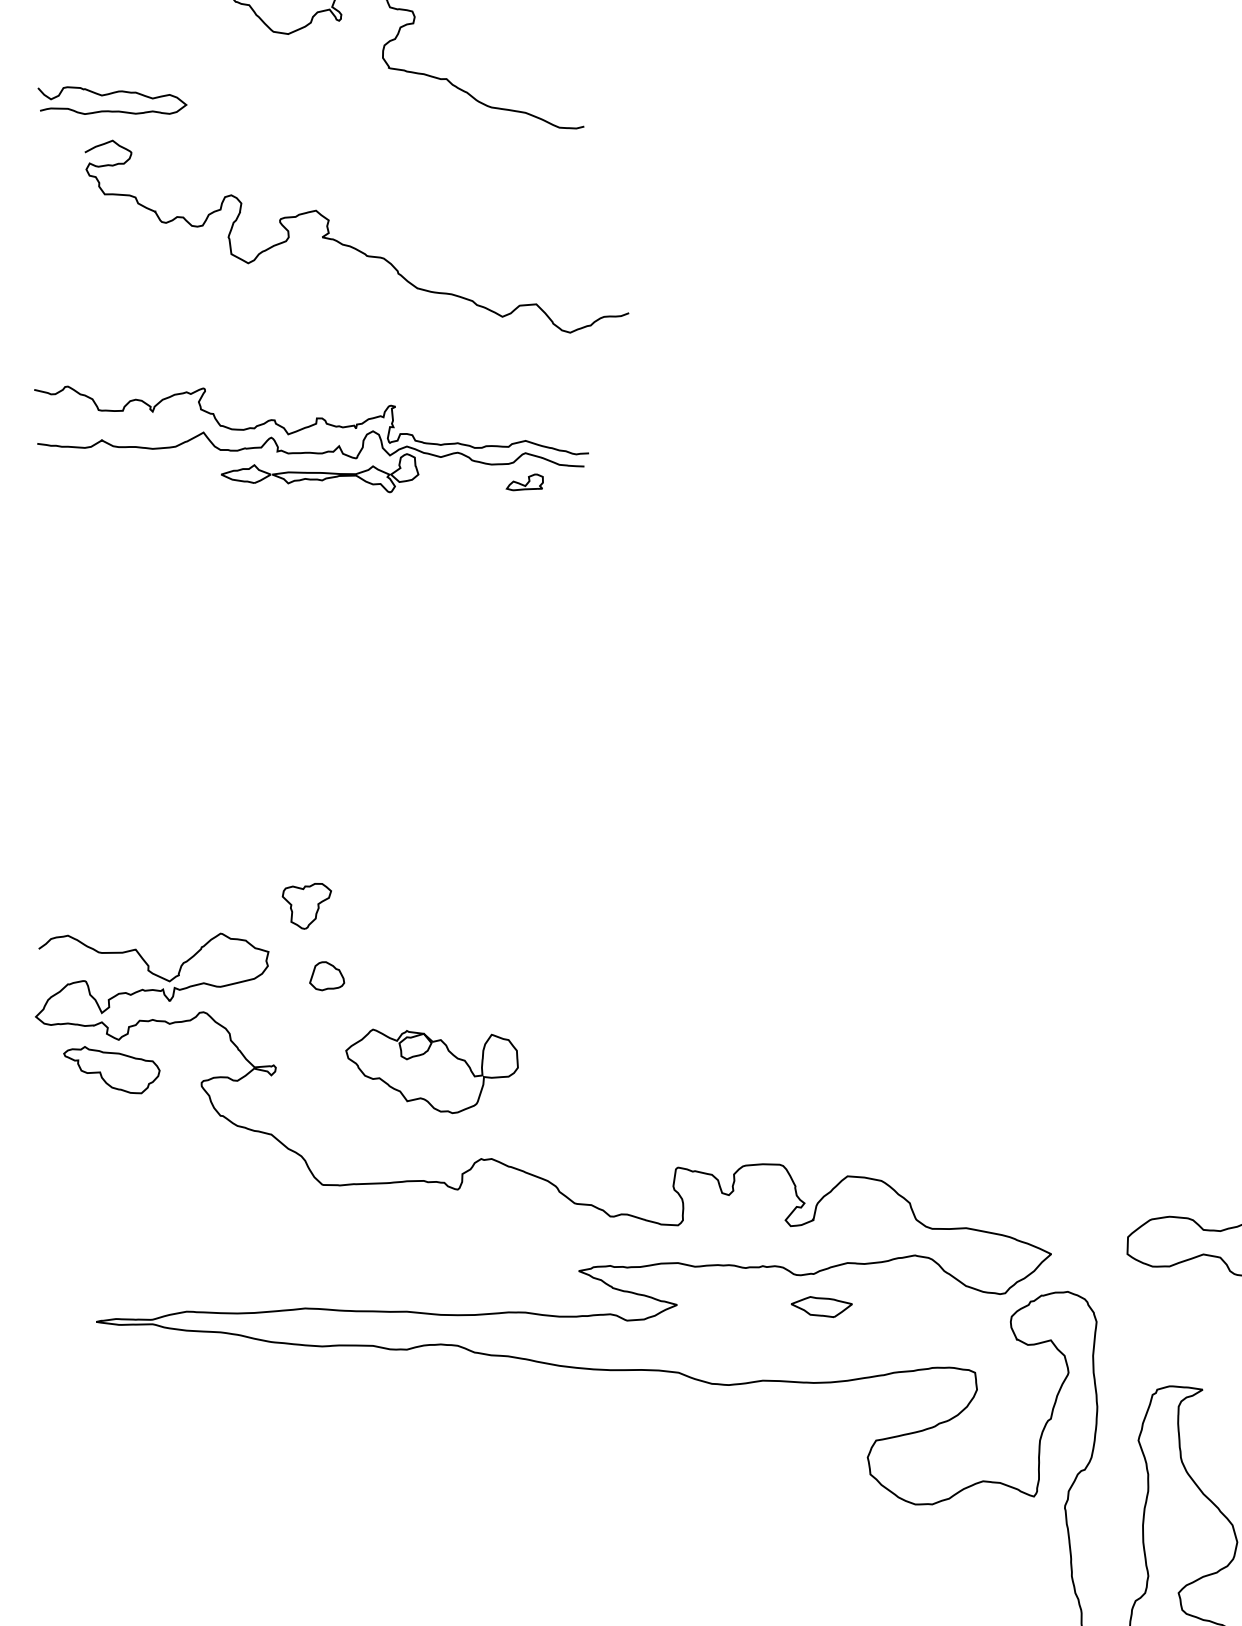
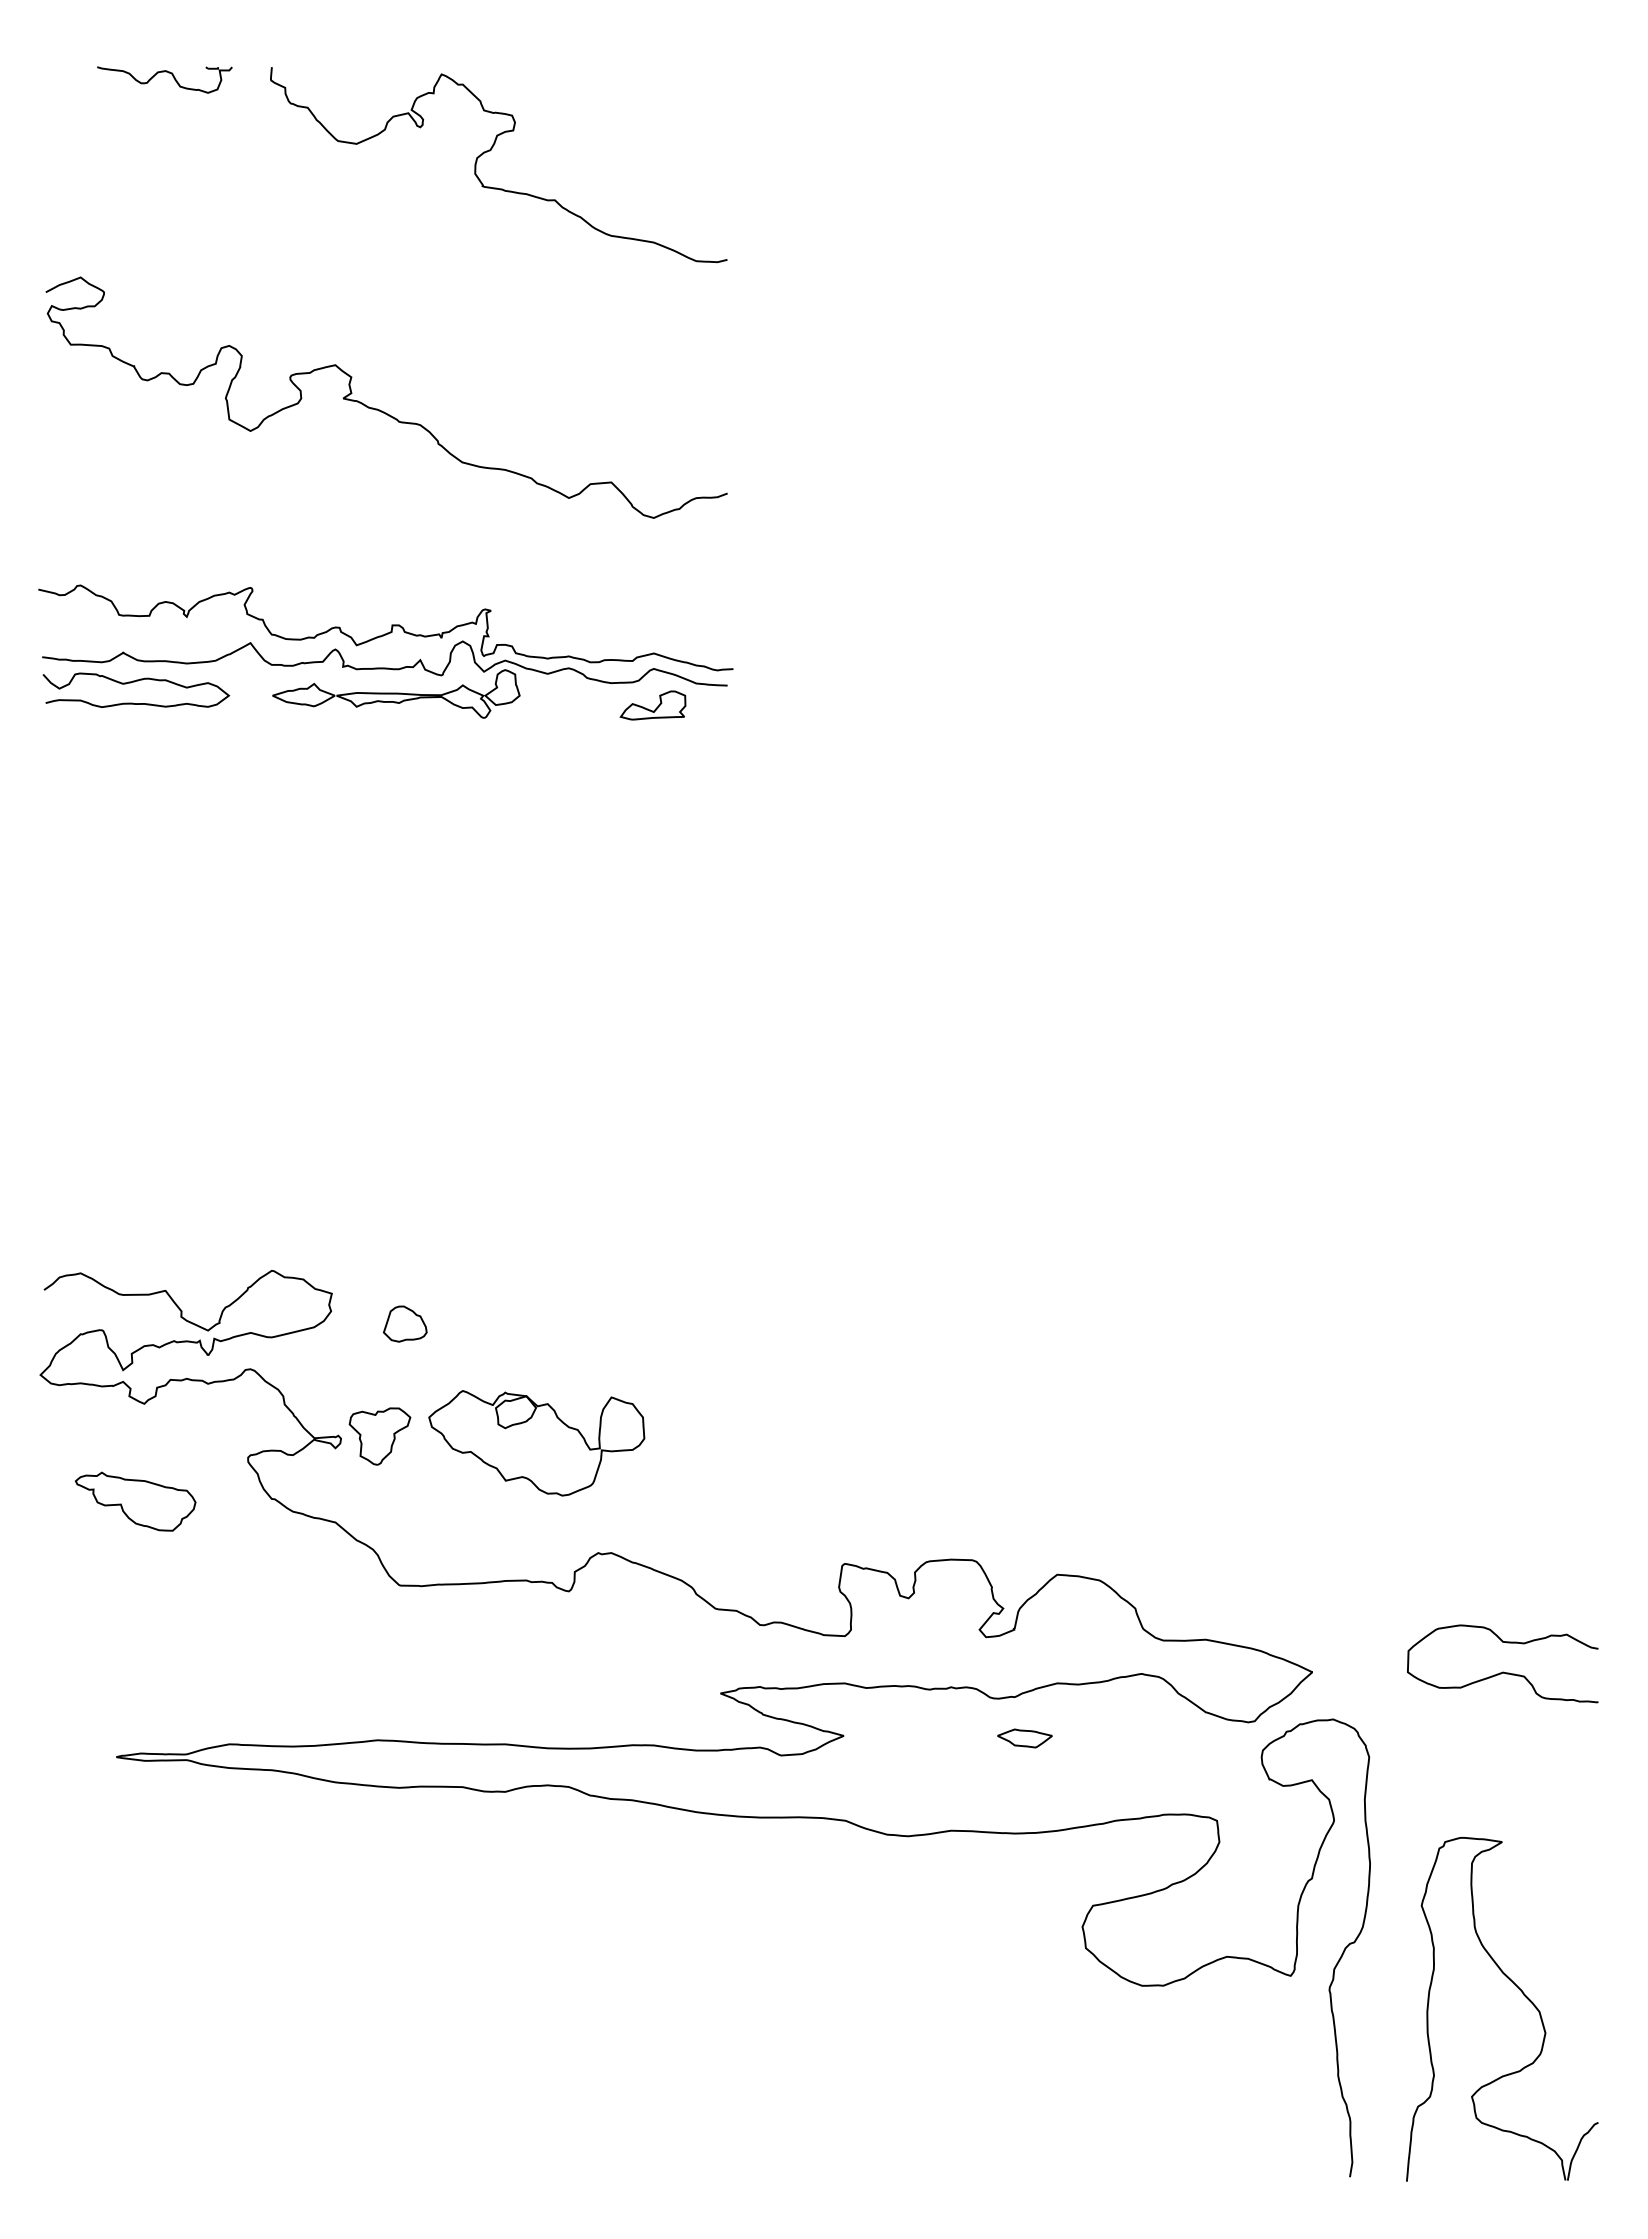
curve: (110, 94) -> (134, 682), moved
curve: (353, 246) -> (382, 410), moved
part: (524, 482) -> (652, 705), size x1.43
part: (306, 906) -> (379, 1436), moved
part: (111, 1069) -> (135, 1501), moved
part: (821, 1307) -> (1024, 1738), size x0.71

